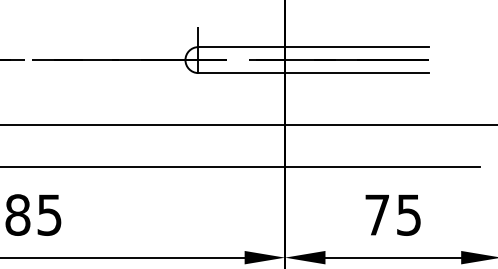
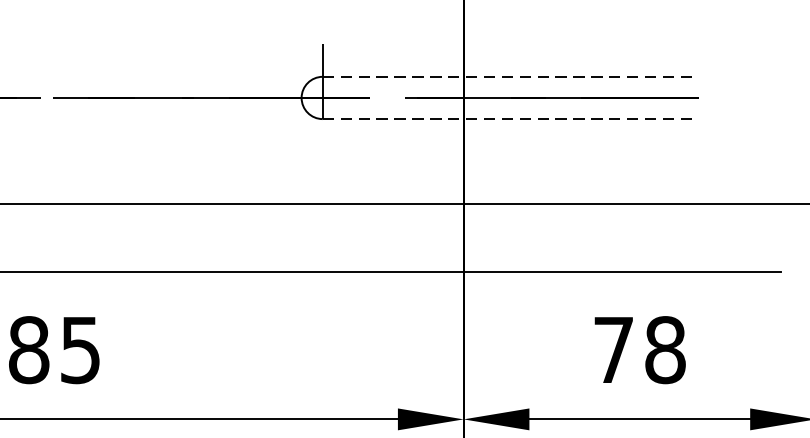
line: (314, 47) -> (511, 77), solid -> dashed
line: (314, 73) -> (511, 119), solid -> dashed
text: (408, 214) -> (664, 349), 75 -> 78

